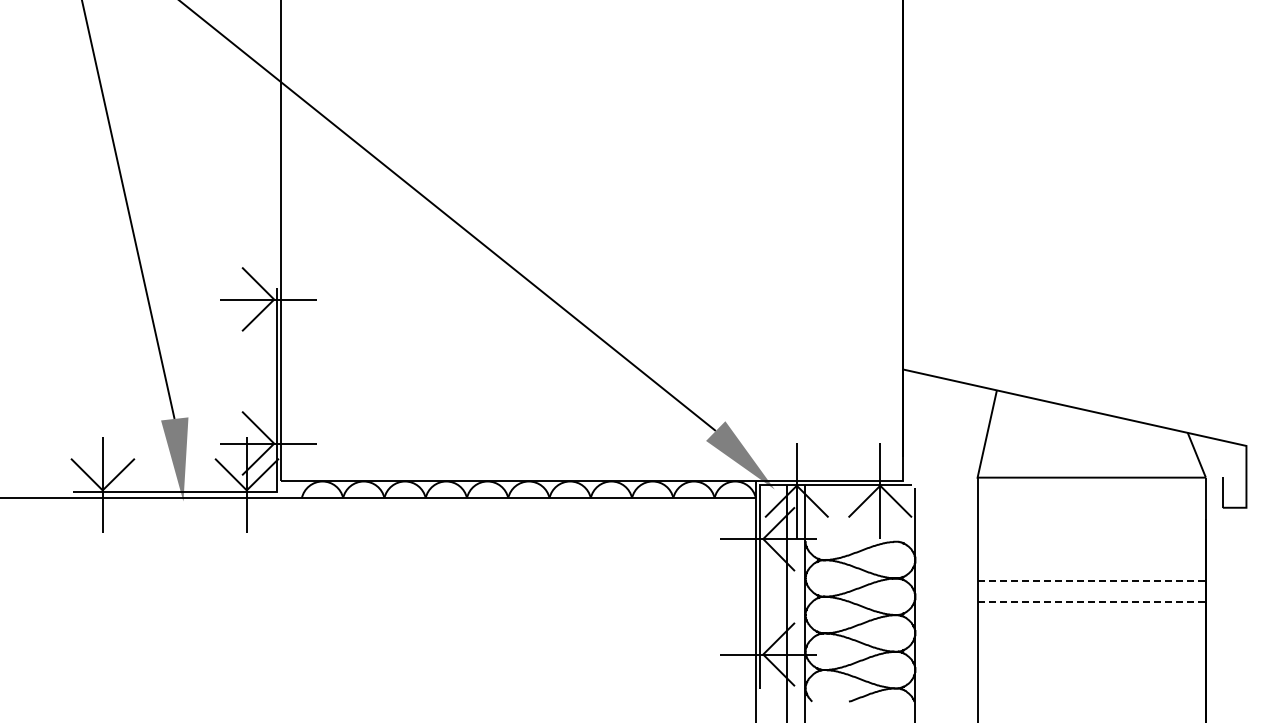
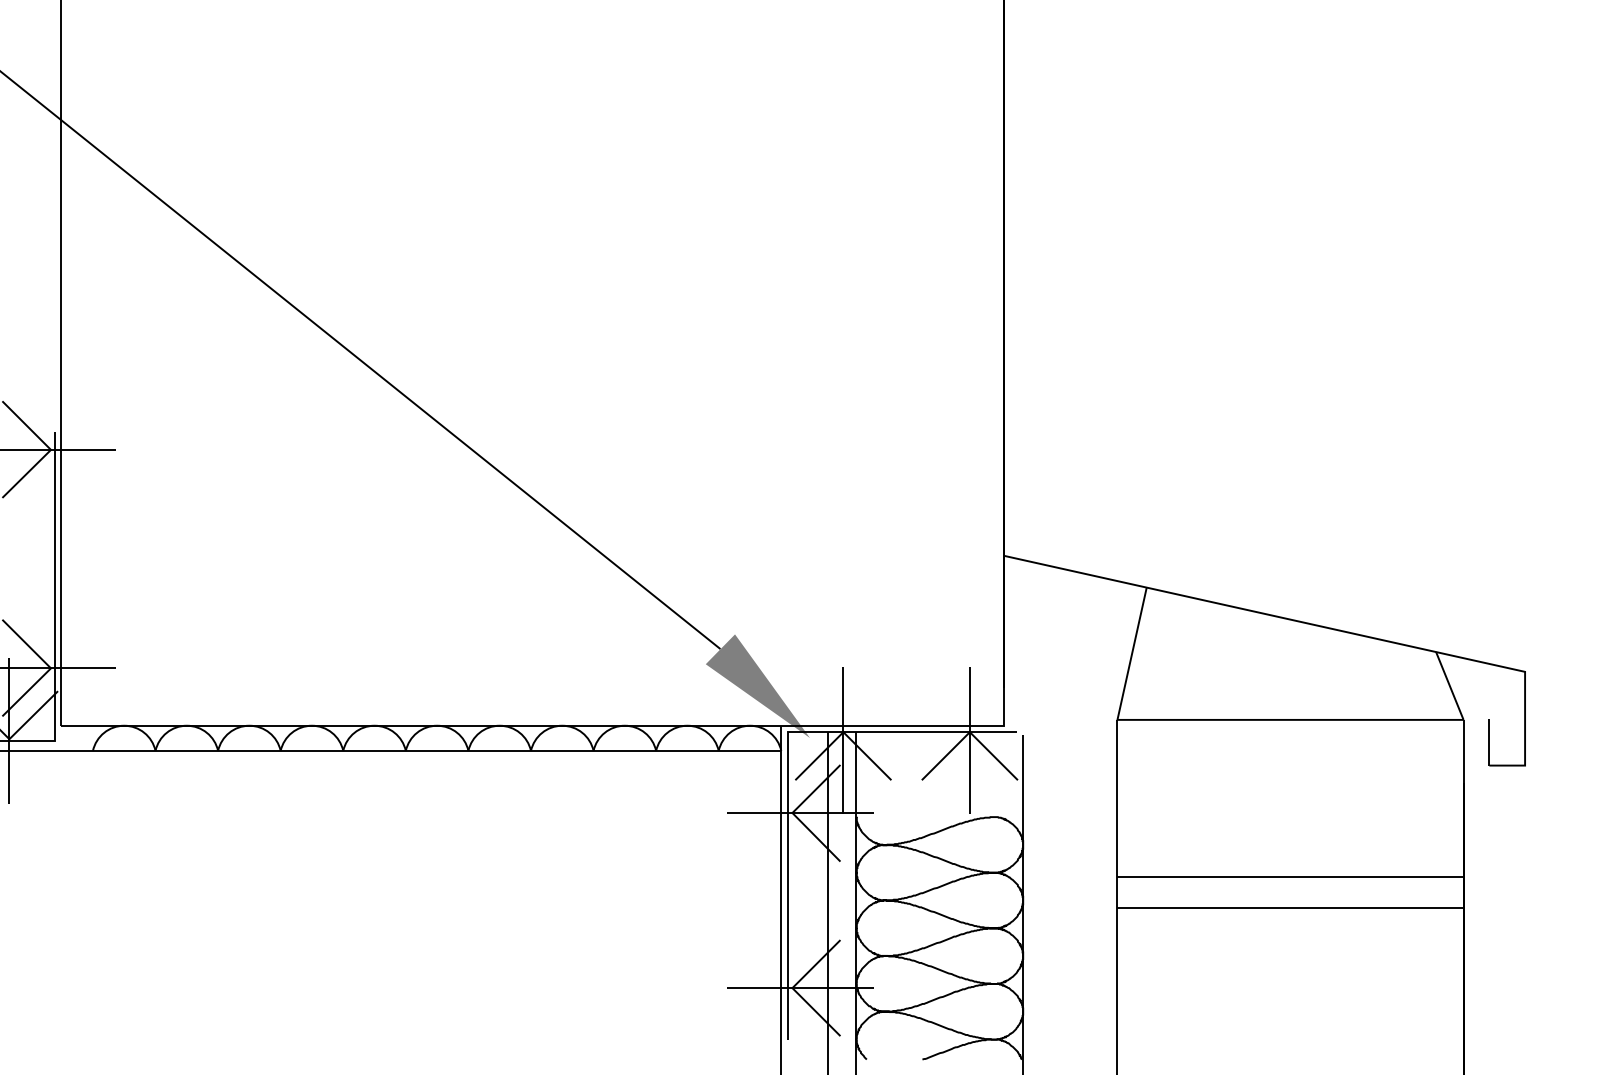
line: (1092, 581) -> (1291, 877), dashed -> solid
line: (1092, 602) -> (1291, 909), dashed -> solid

